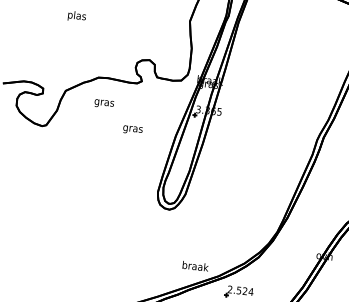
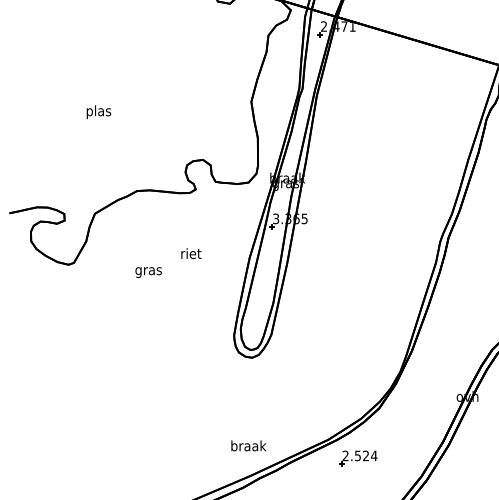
text: (104, 103) -> (148, 272), moved
text: (132, 128) -> (190, 254), gras -> riet
text: (195, 265) -> (248, 445), moved

